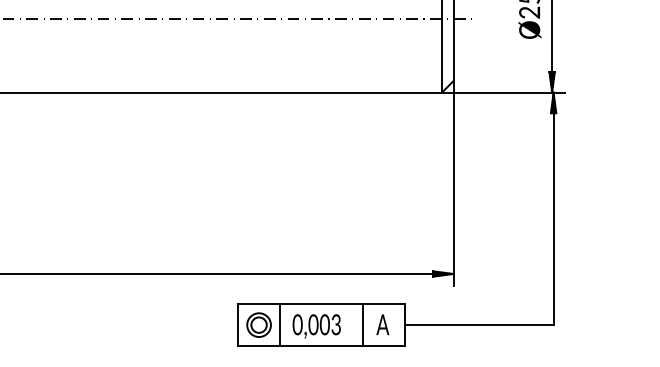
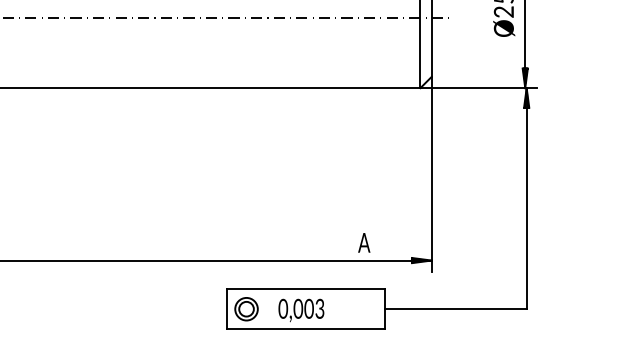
line: (280, 324) -> (266, 308), removed
line: (363, 324) -> (345, 308), removed
text: (383, 324) -> (364, 242), moved

